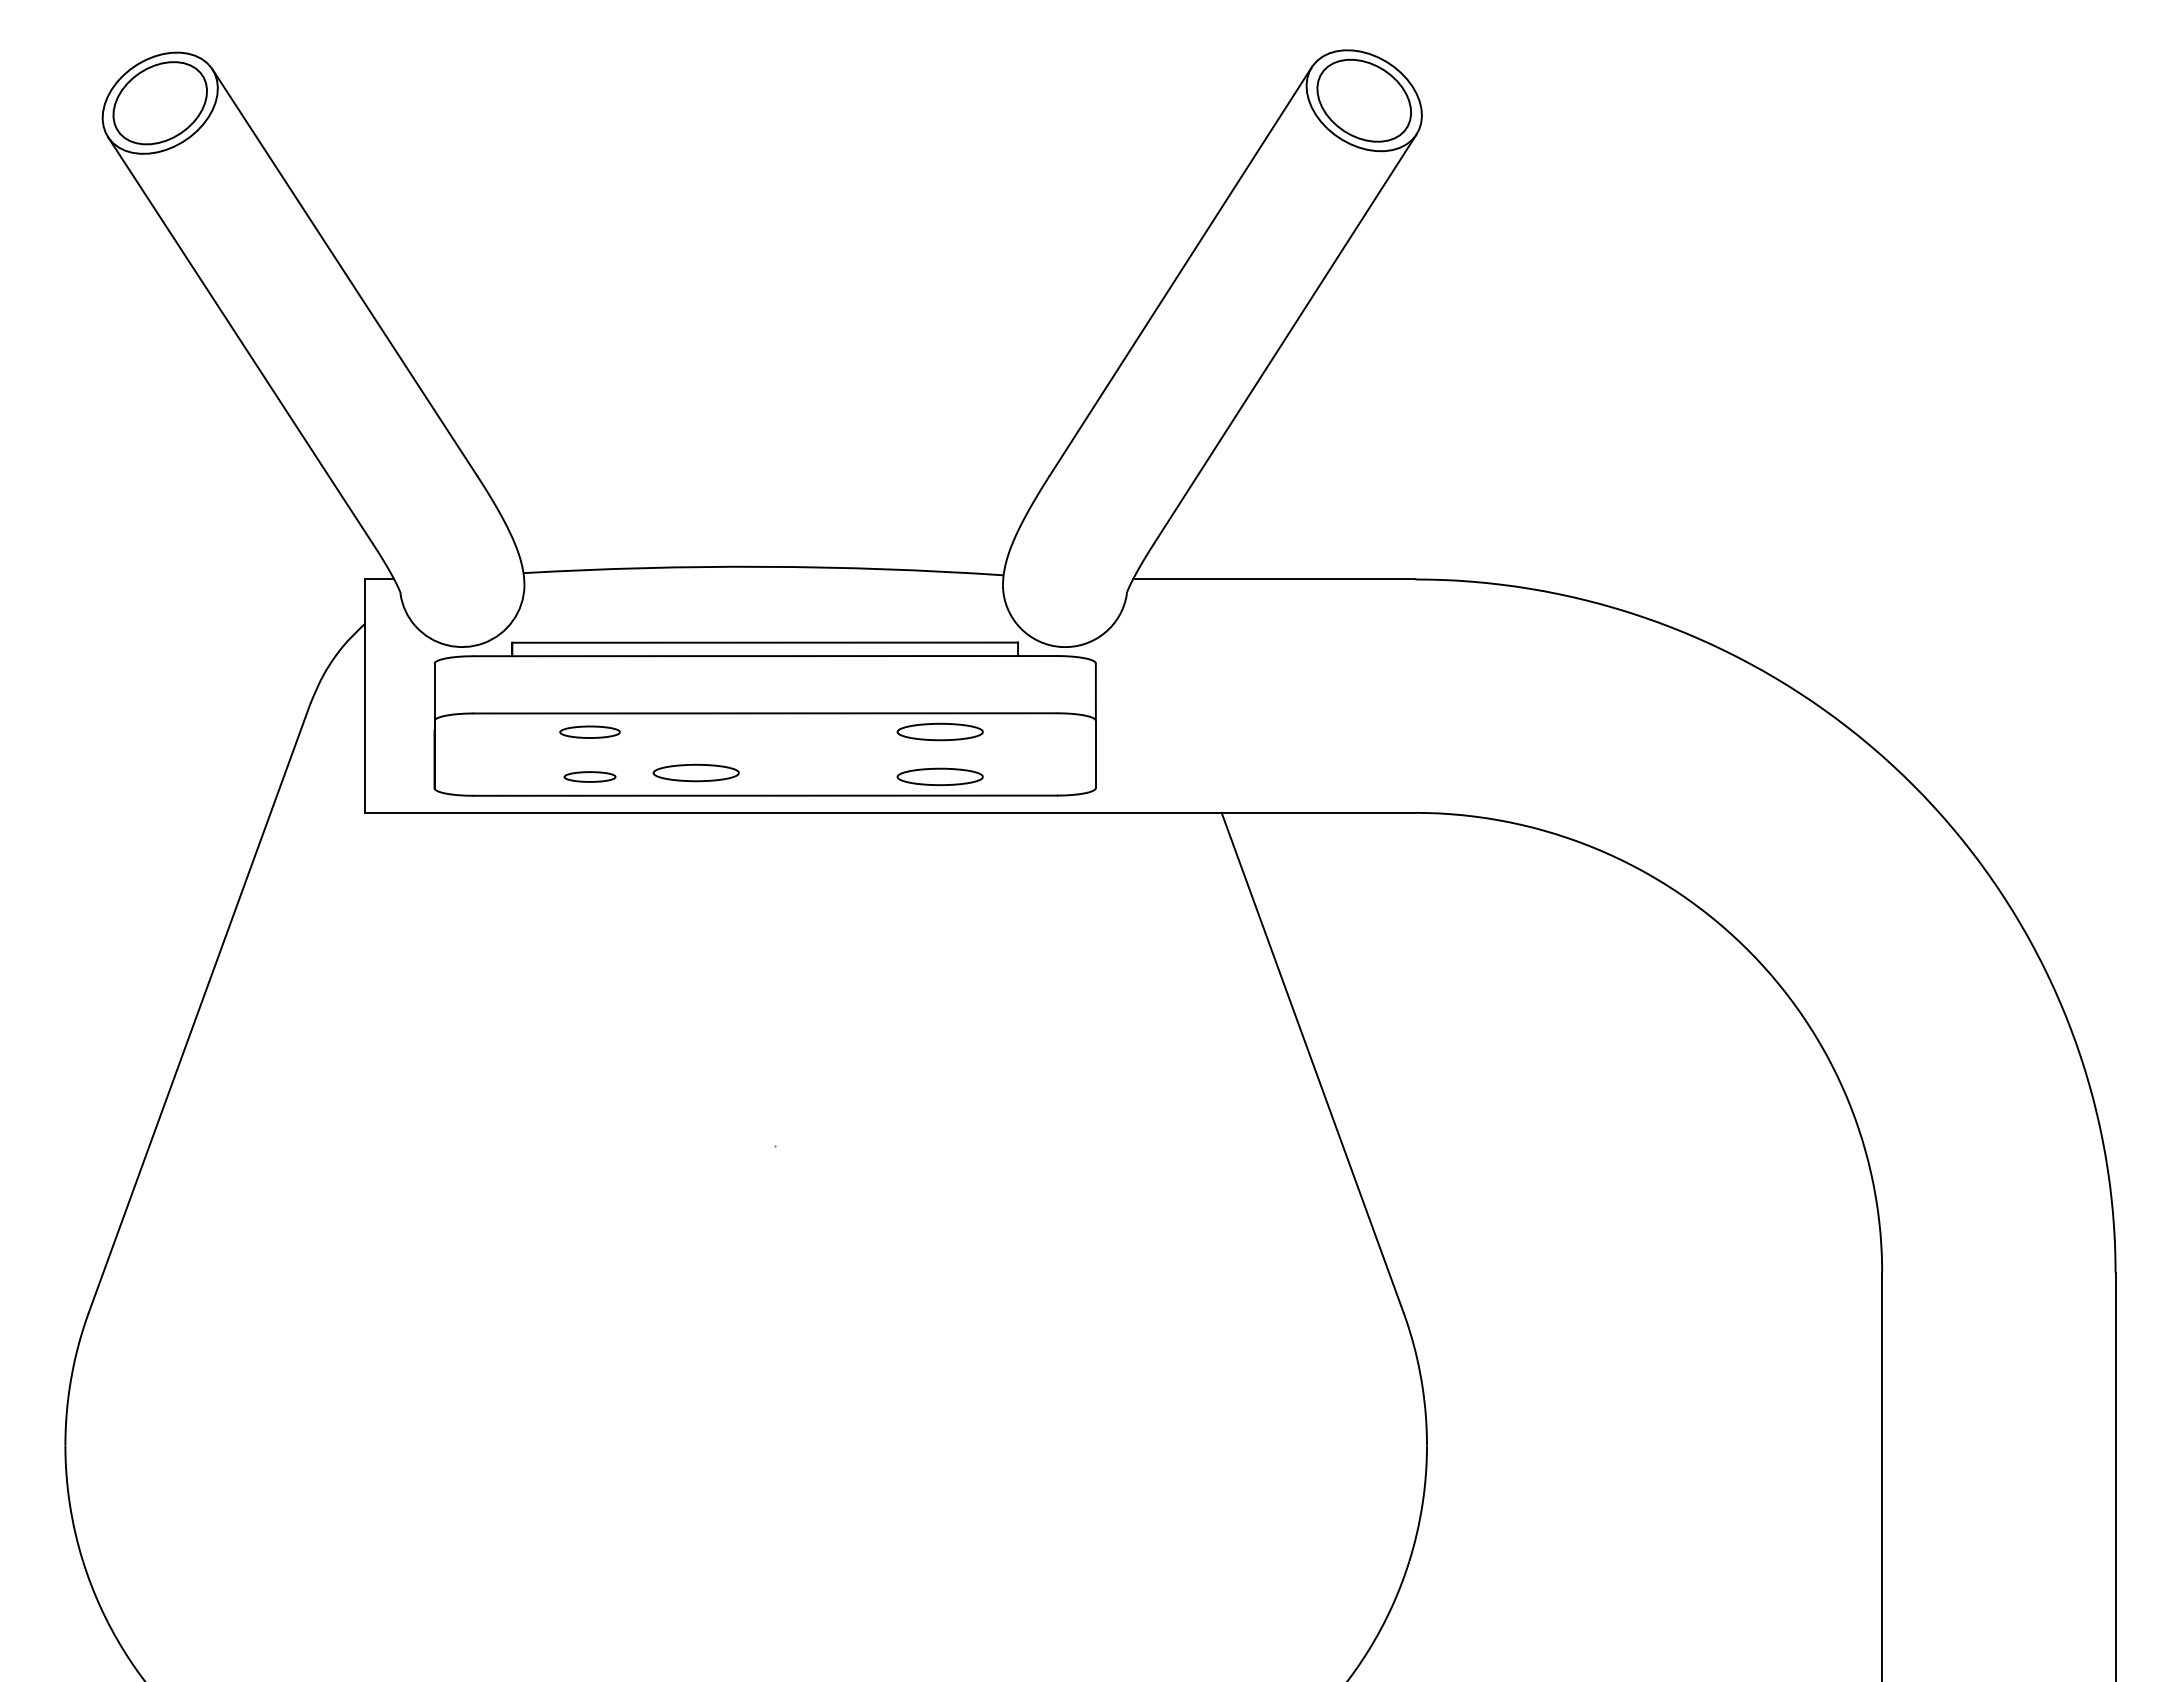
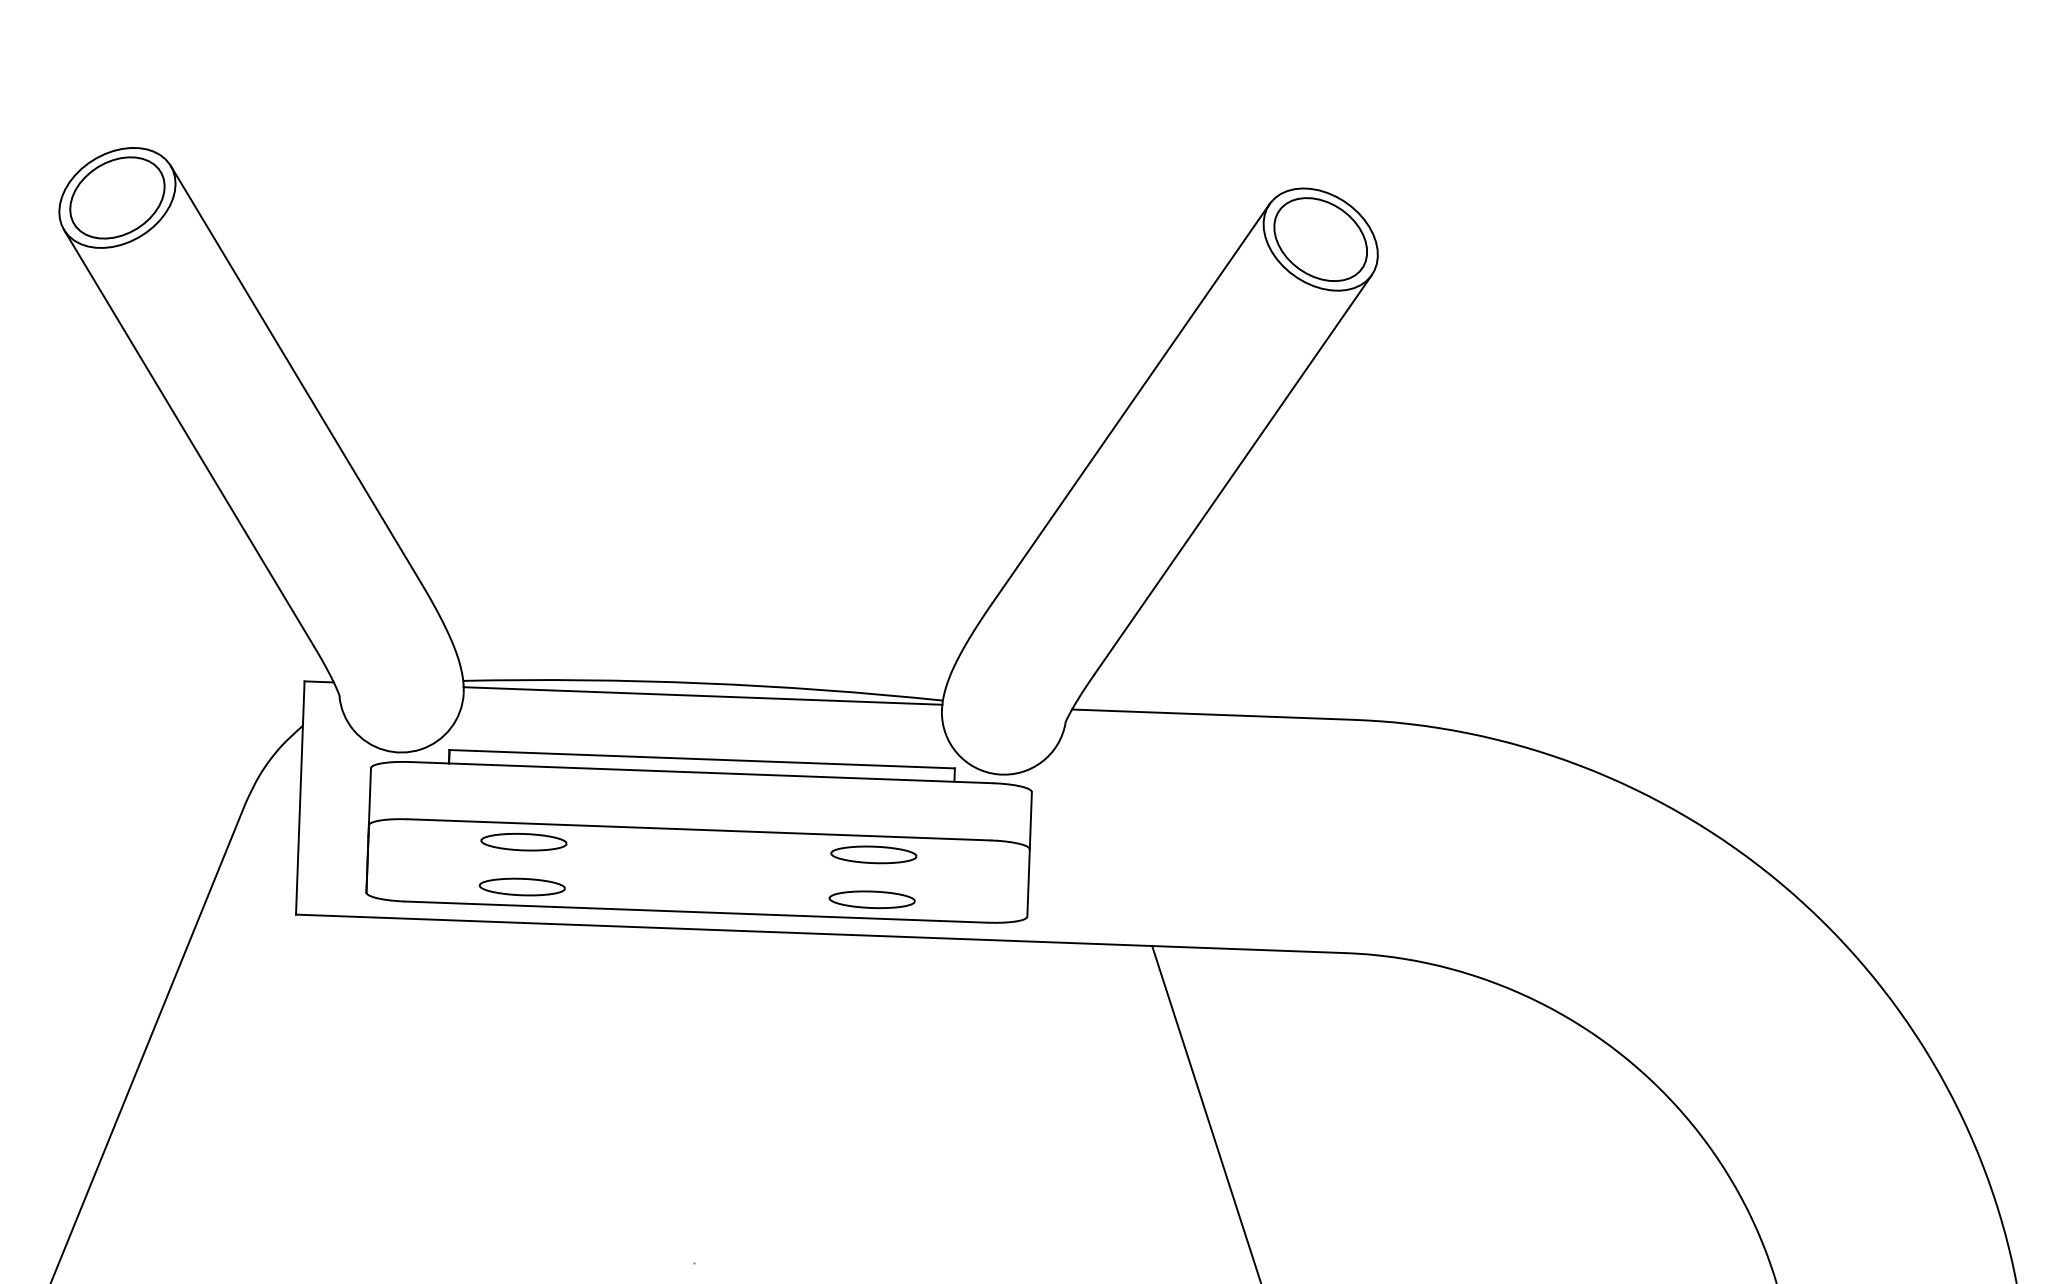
line: (763, 579) -> (702, 696), added
part: (589, 732) -> (523, 842), size x1.43
part: (695, 772) -> (627, 886), removed
part: (589, 776) -> (521, 886), size x1.67

